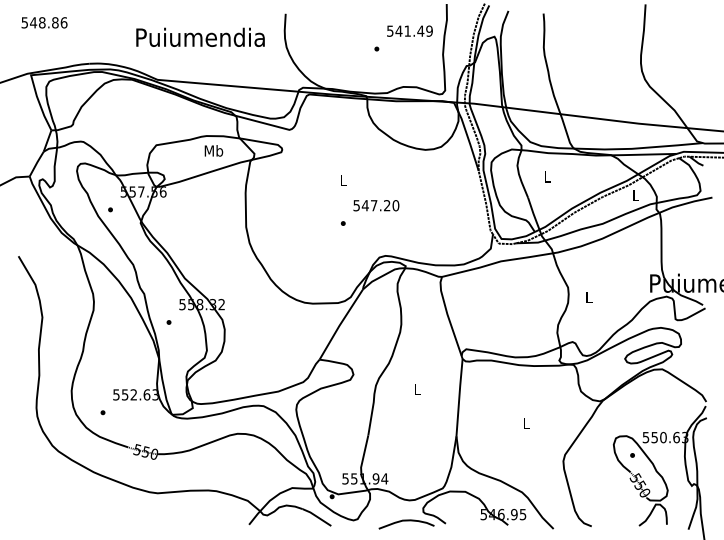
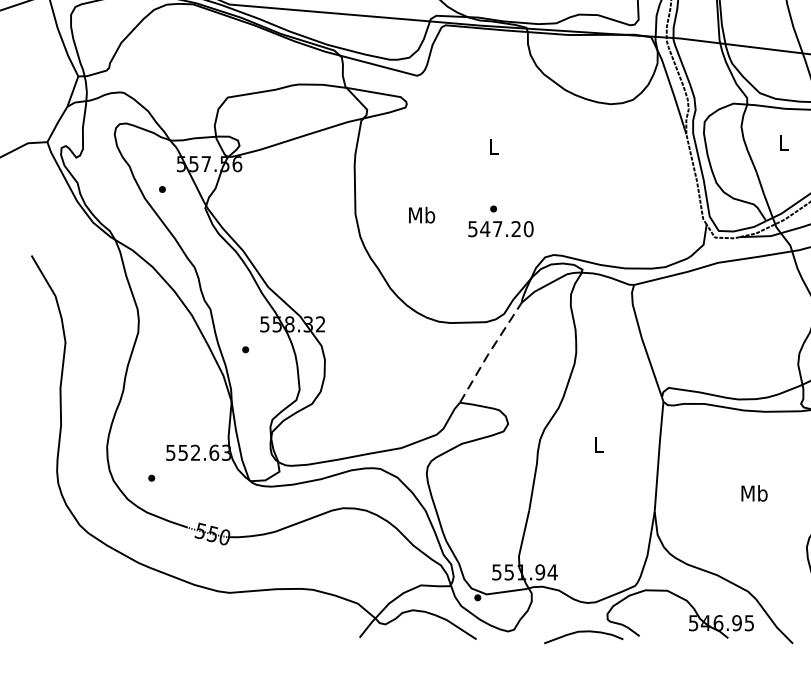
text: (213, 150) -> (421, 214), moved
text: (376, 205) -> (501, 228), moved
line: (340, 324) -> (489, 352), solid -> dashed
text: (526, 423) -> (754, 493), L -> Mb

